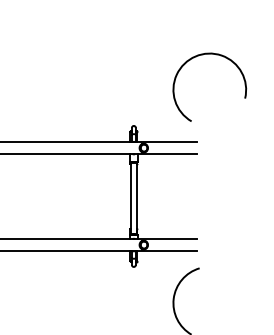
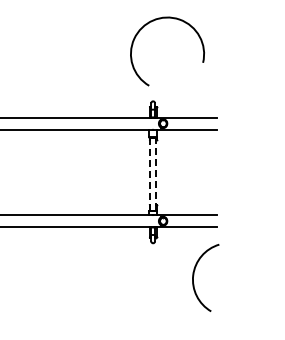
arc: (202, 55) -> (160, 19), moved
line: (137, 197) -> (156, 173), solid -> dashed
line: (130, 198) -> (149, 174), solid -> dashed

